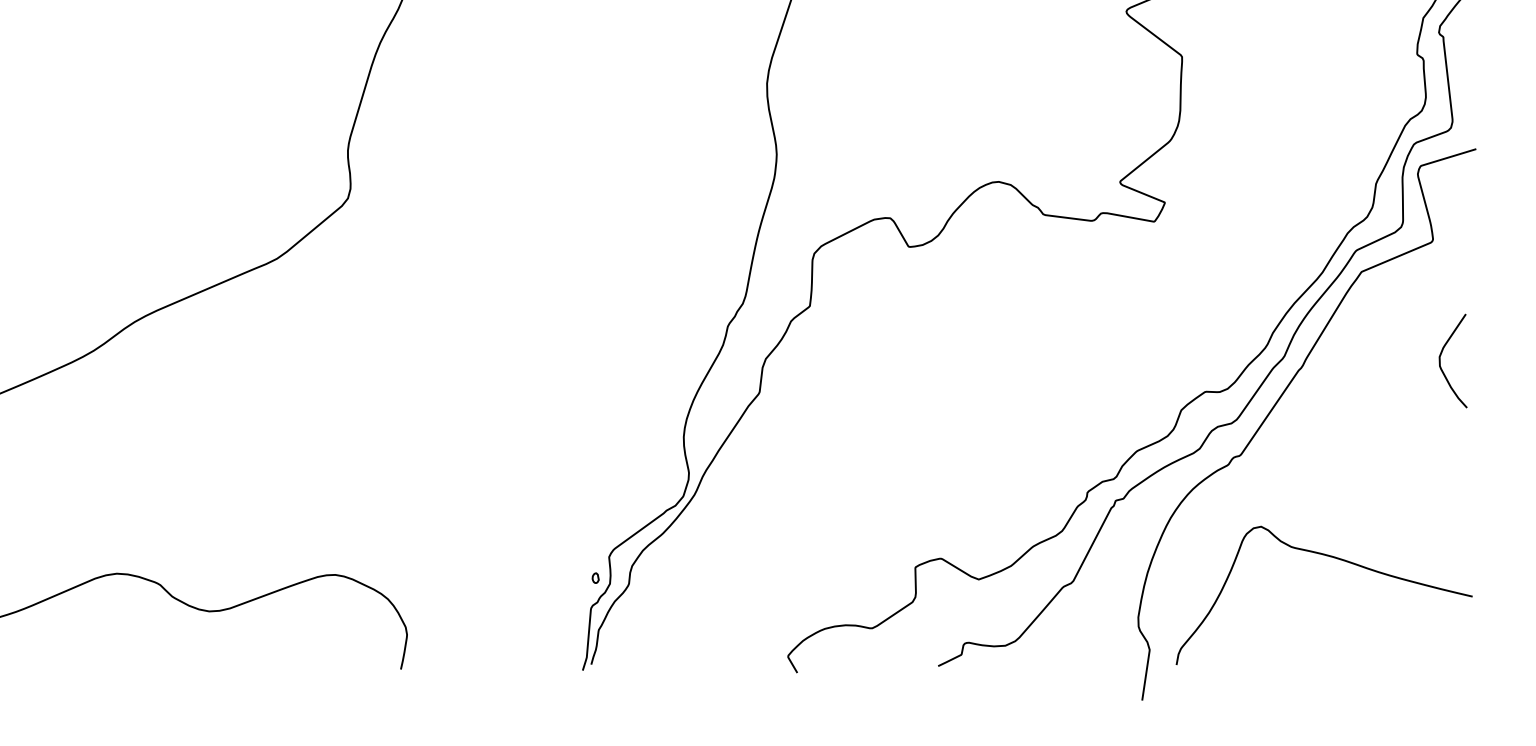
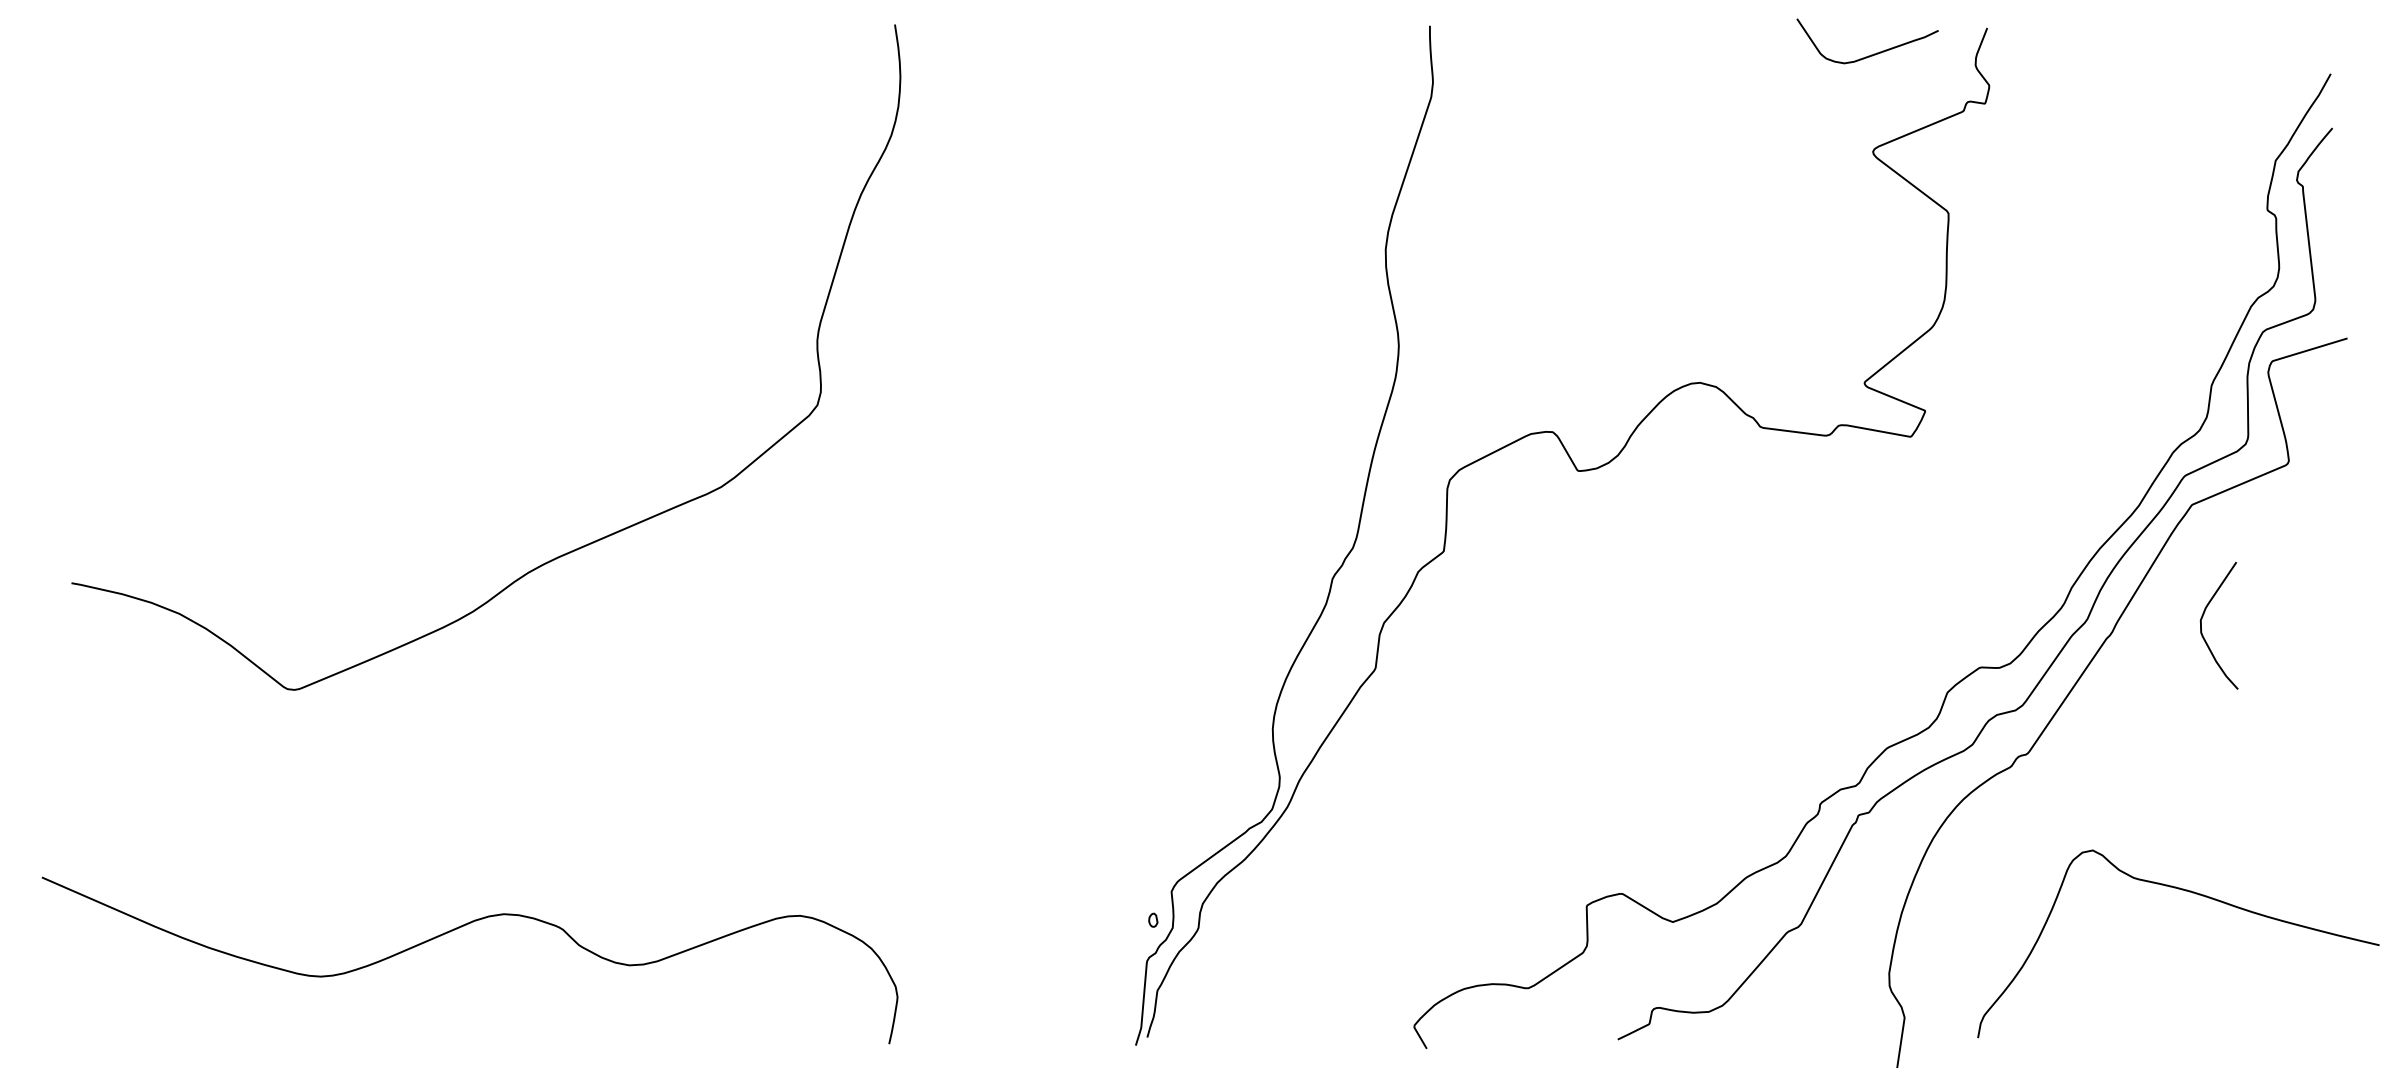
curve: (1440, 360) -> (2201, 625), moved
curve: (1334, 558) -> (2192, 893), moved

